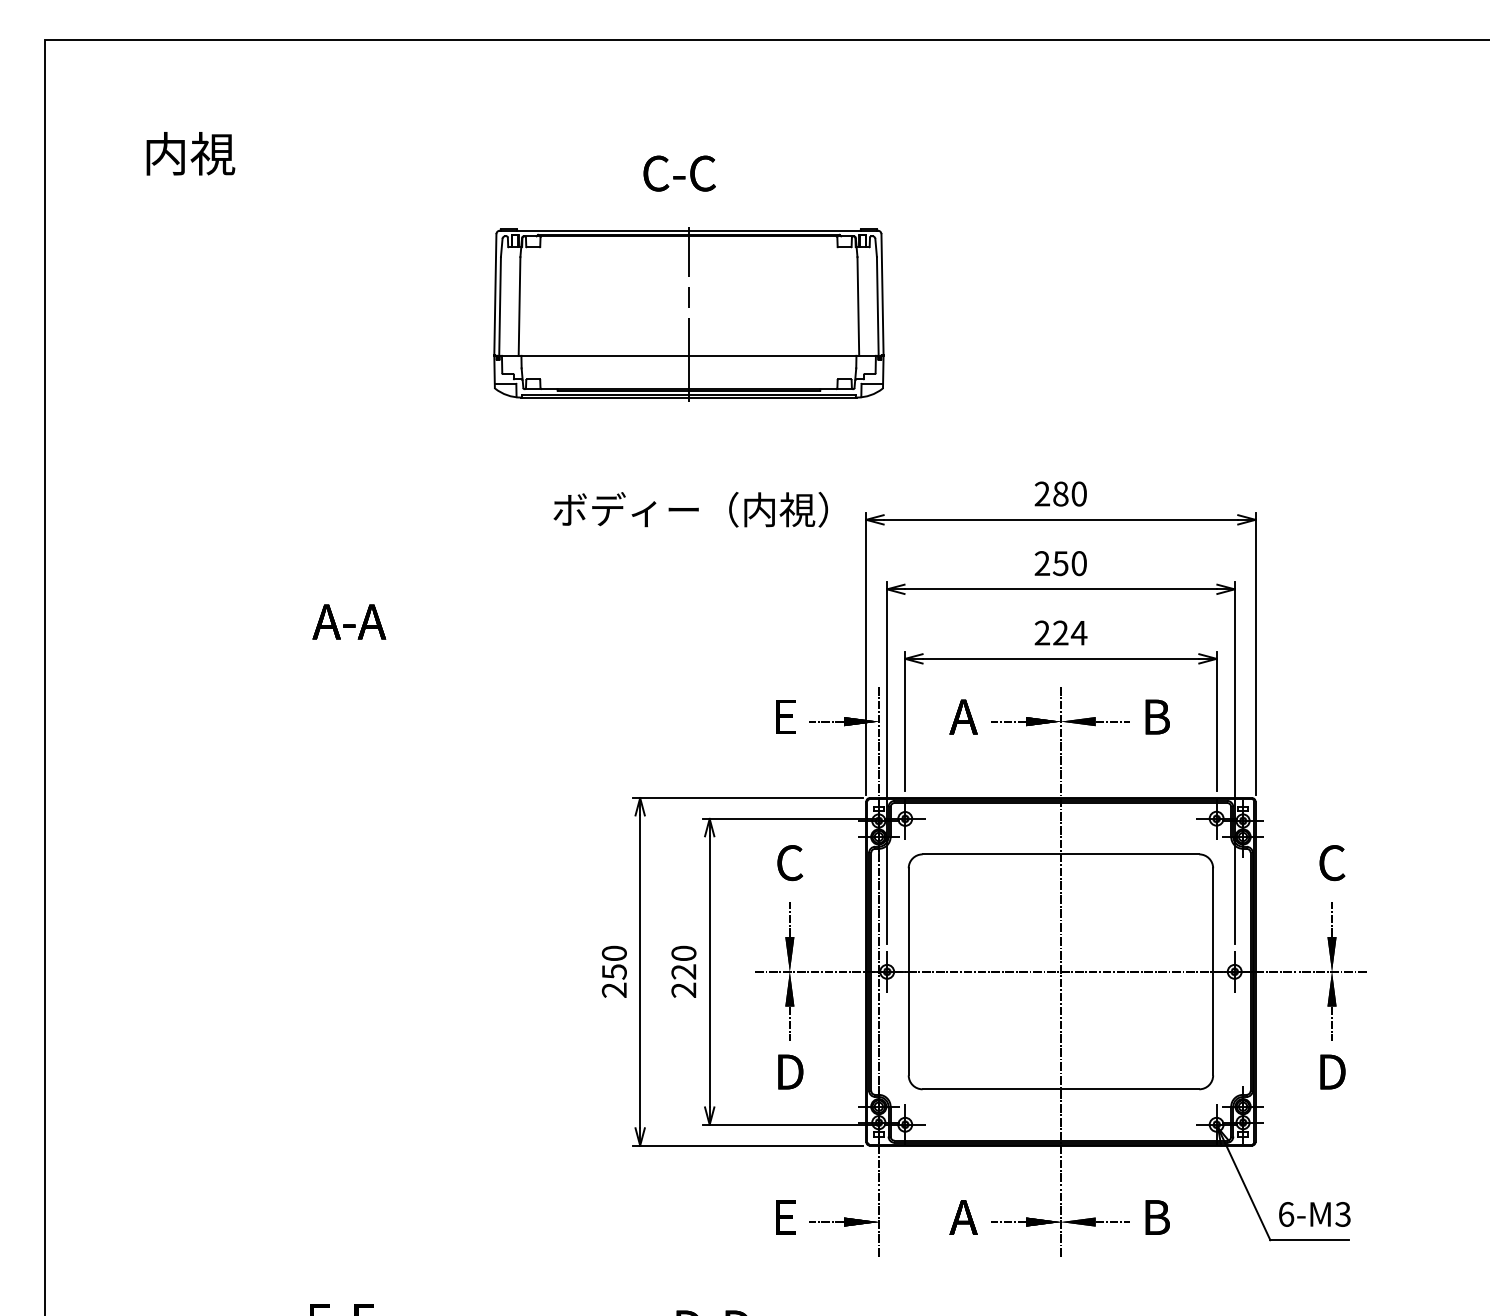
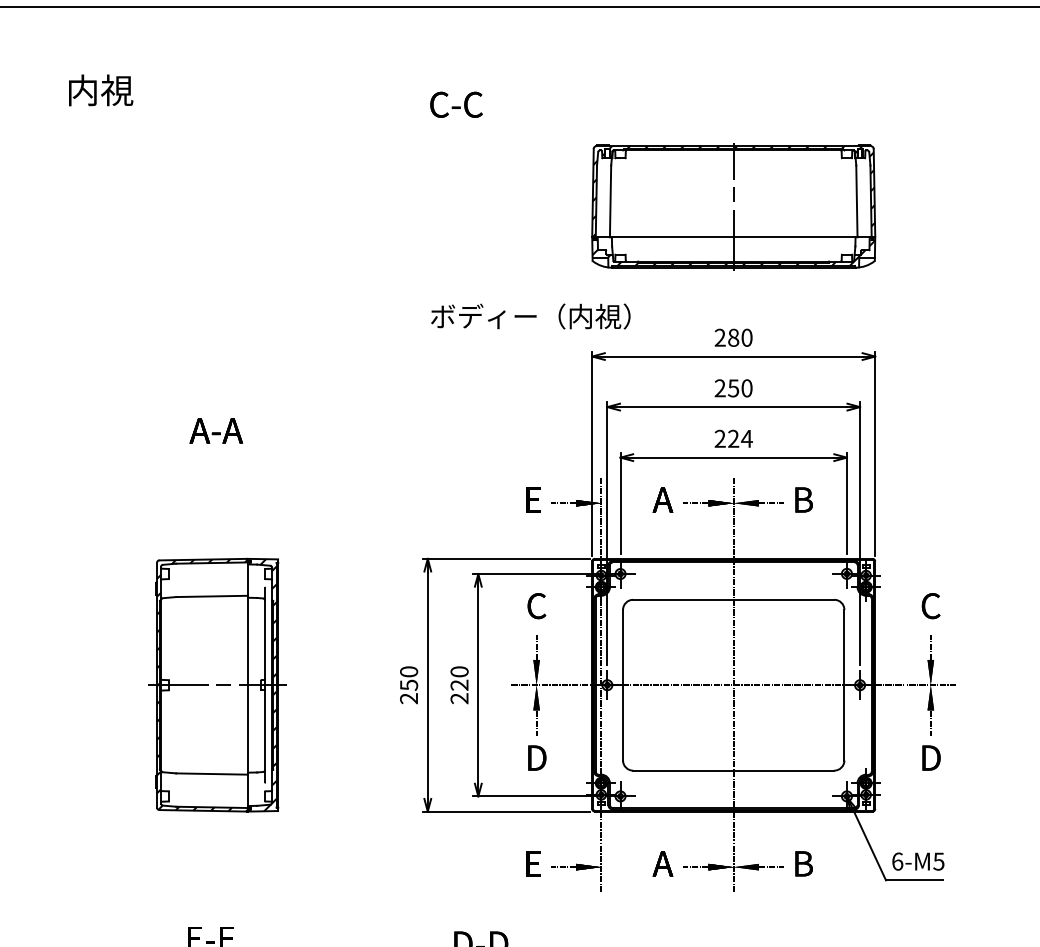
part: (688, 314) -> (733, 207), moved
text: (690, 509) -> (530, 316), moved
part: (350, 971) -> (217, 684), added
text: (1342, 1214) -> (938, 861), 6-M3 -> 6-M5

